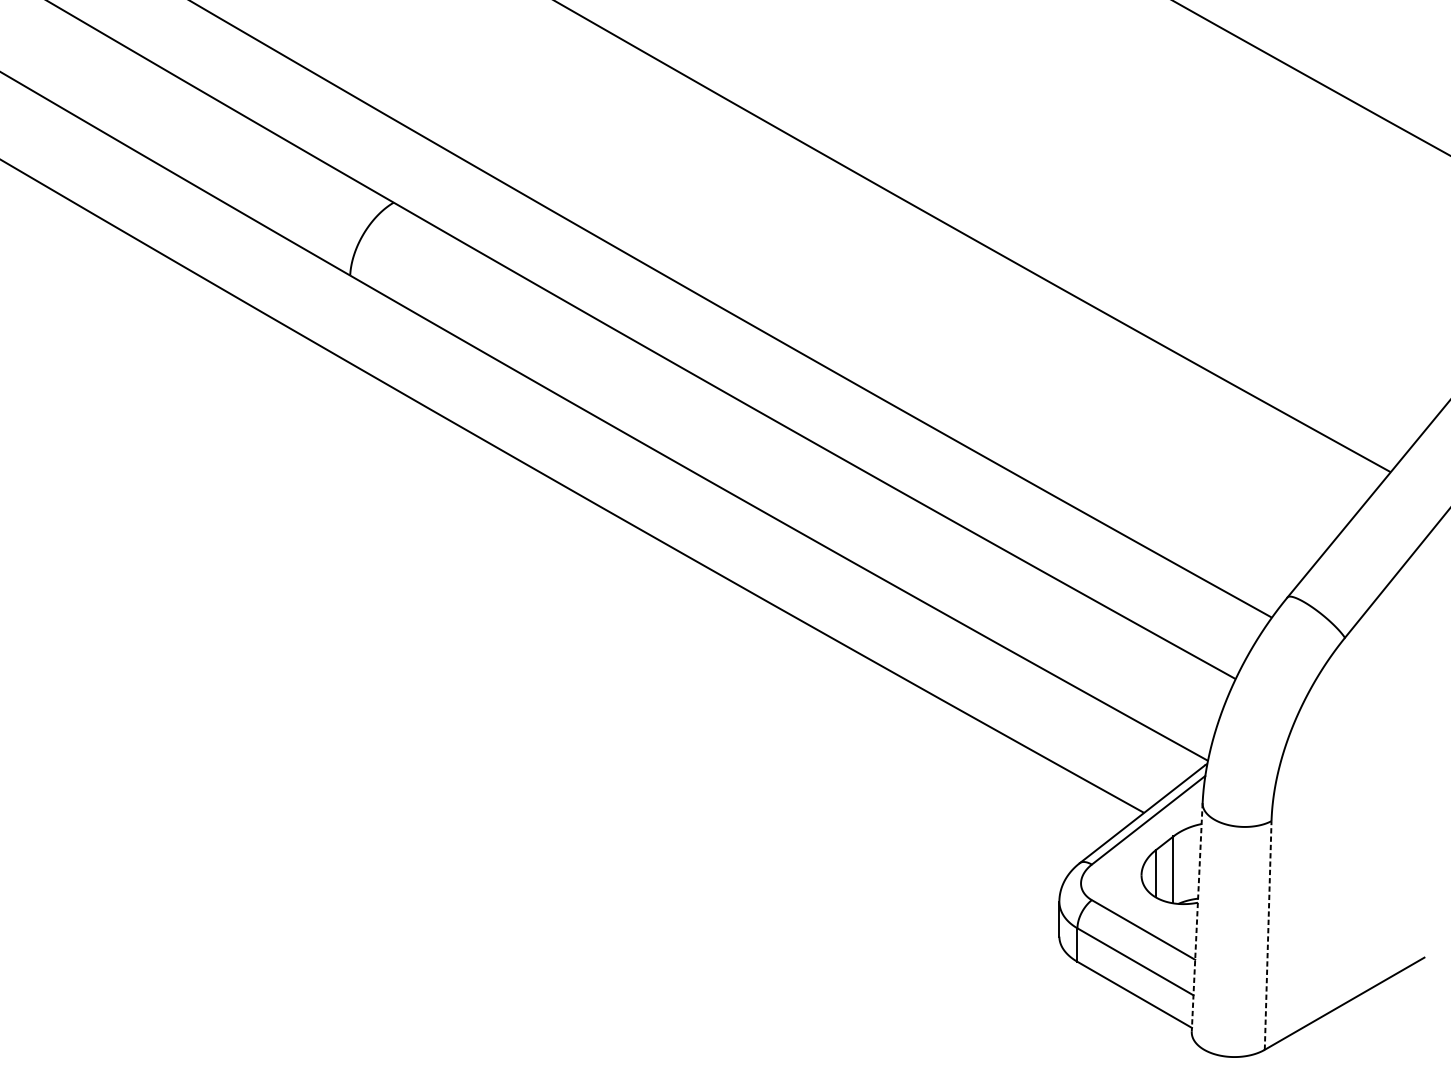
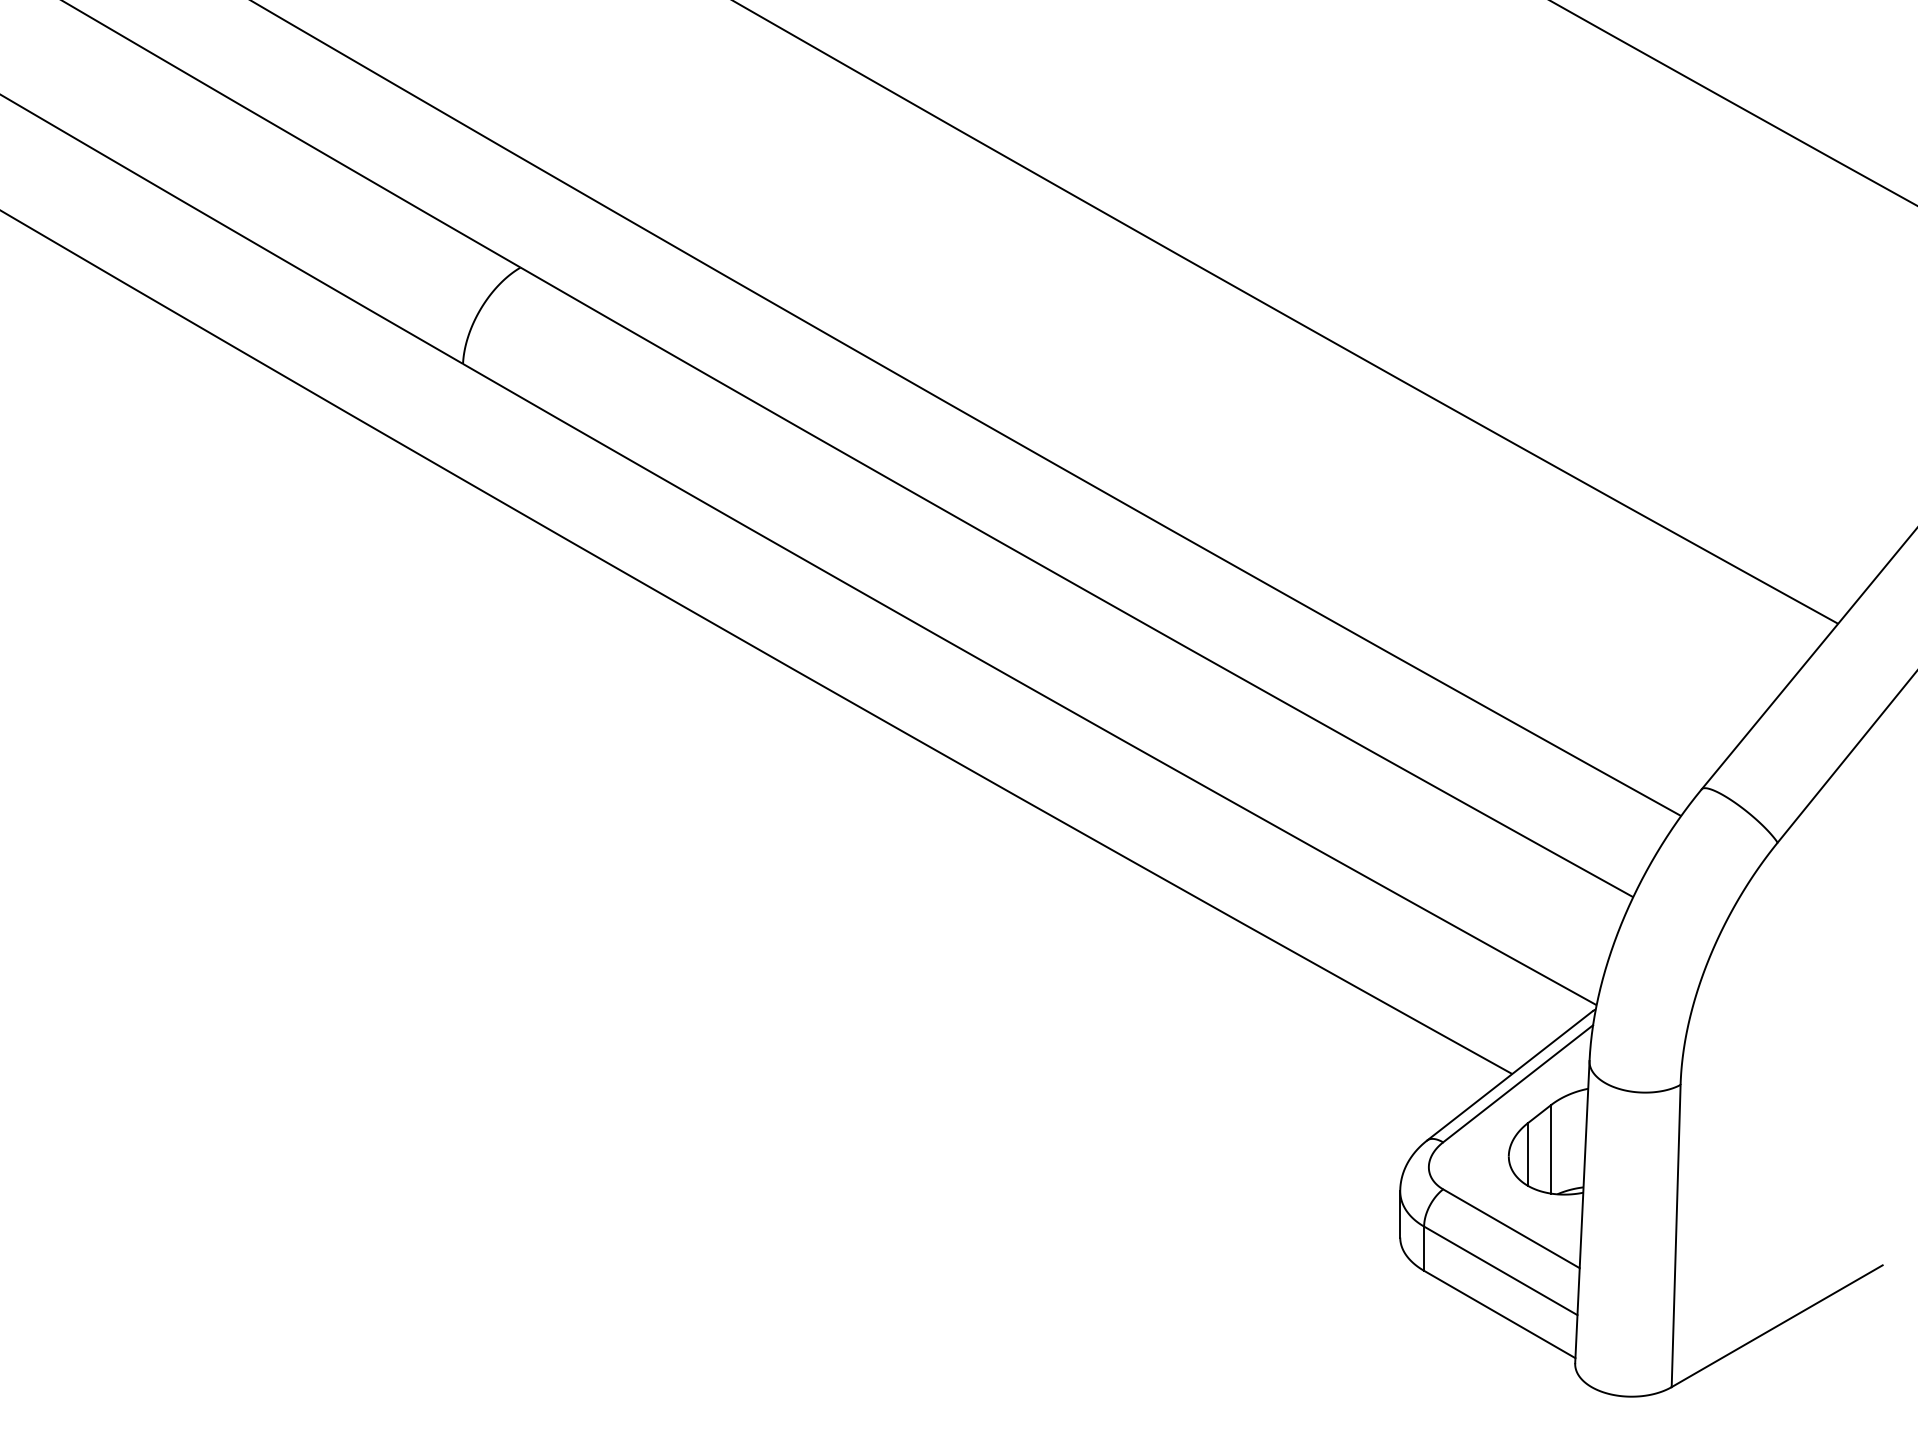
line: (1197, 917) -> (1582, 1212), dashed -> solid
line: (1268, 935) -> (1676, 1235), dashed -> solid

